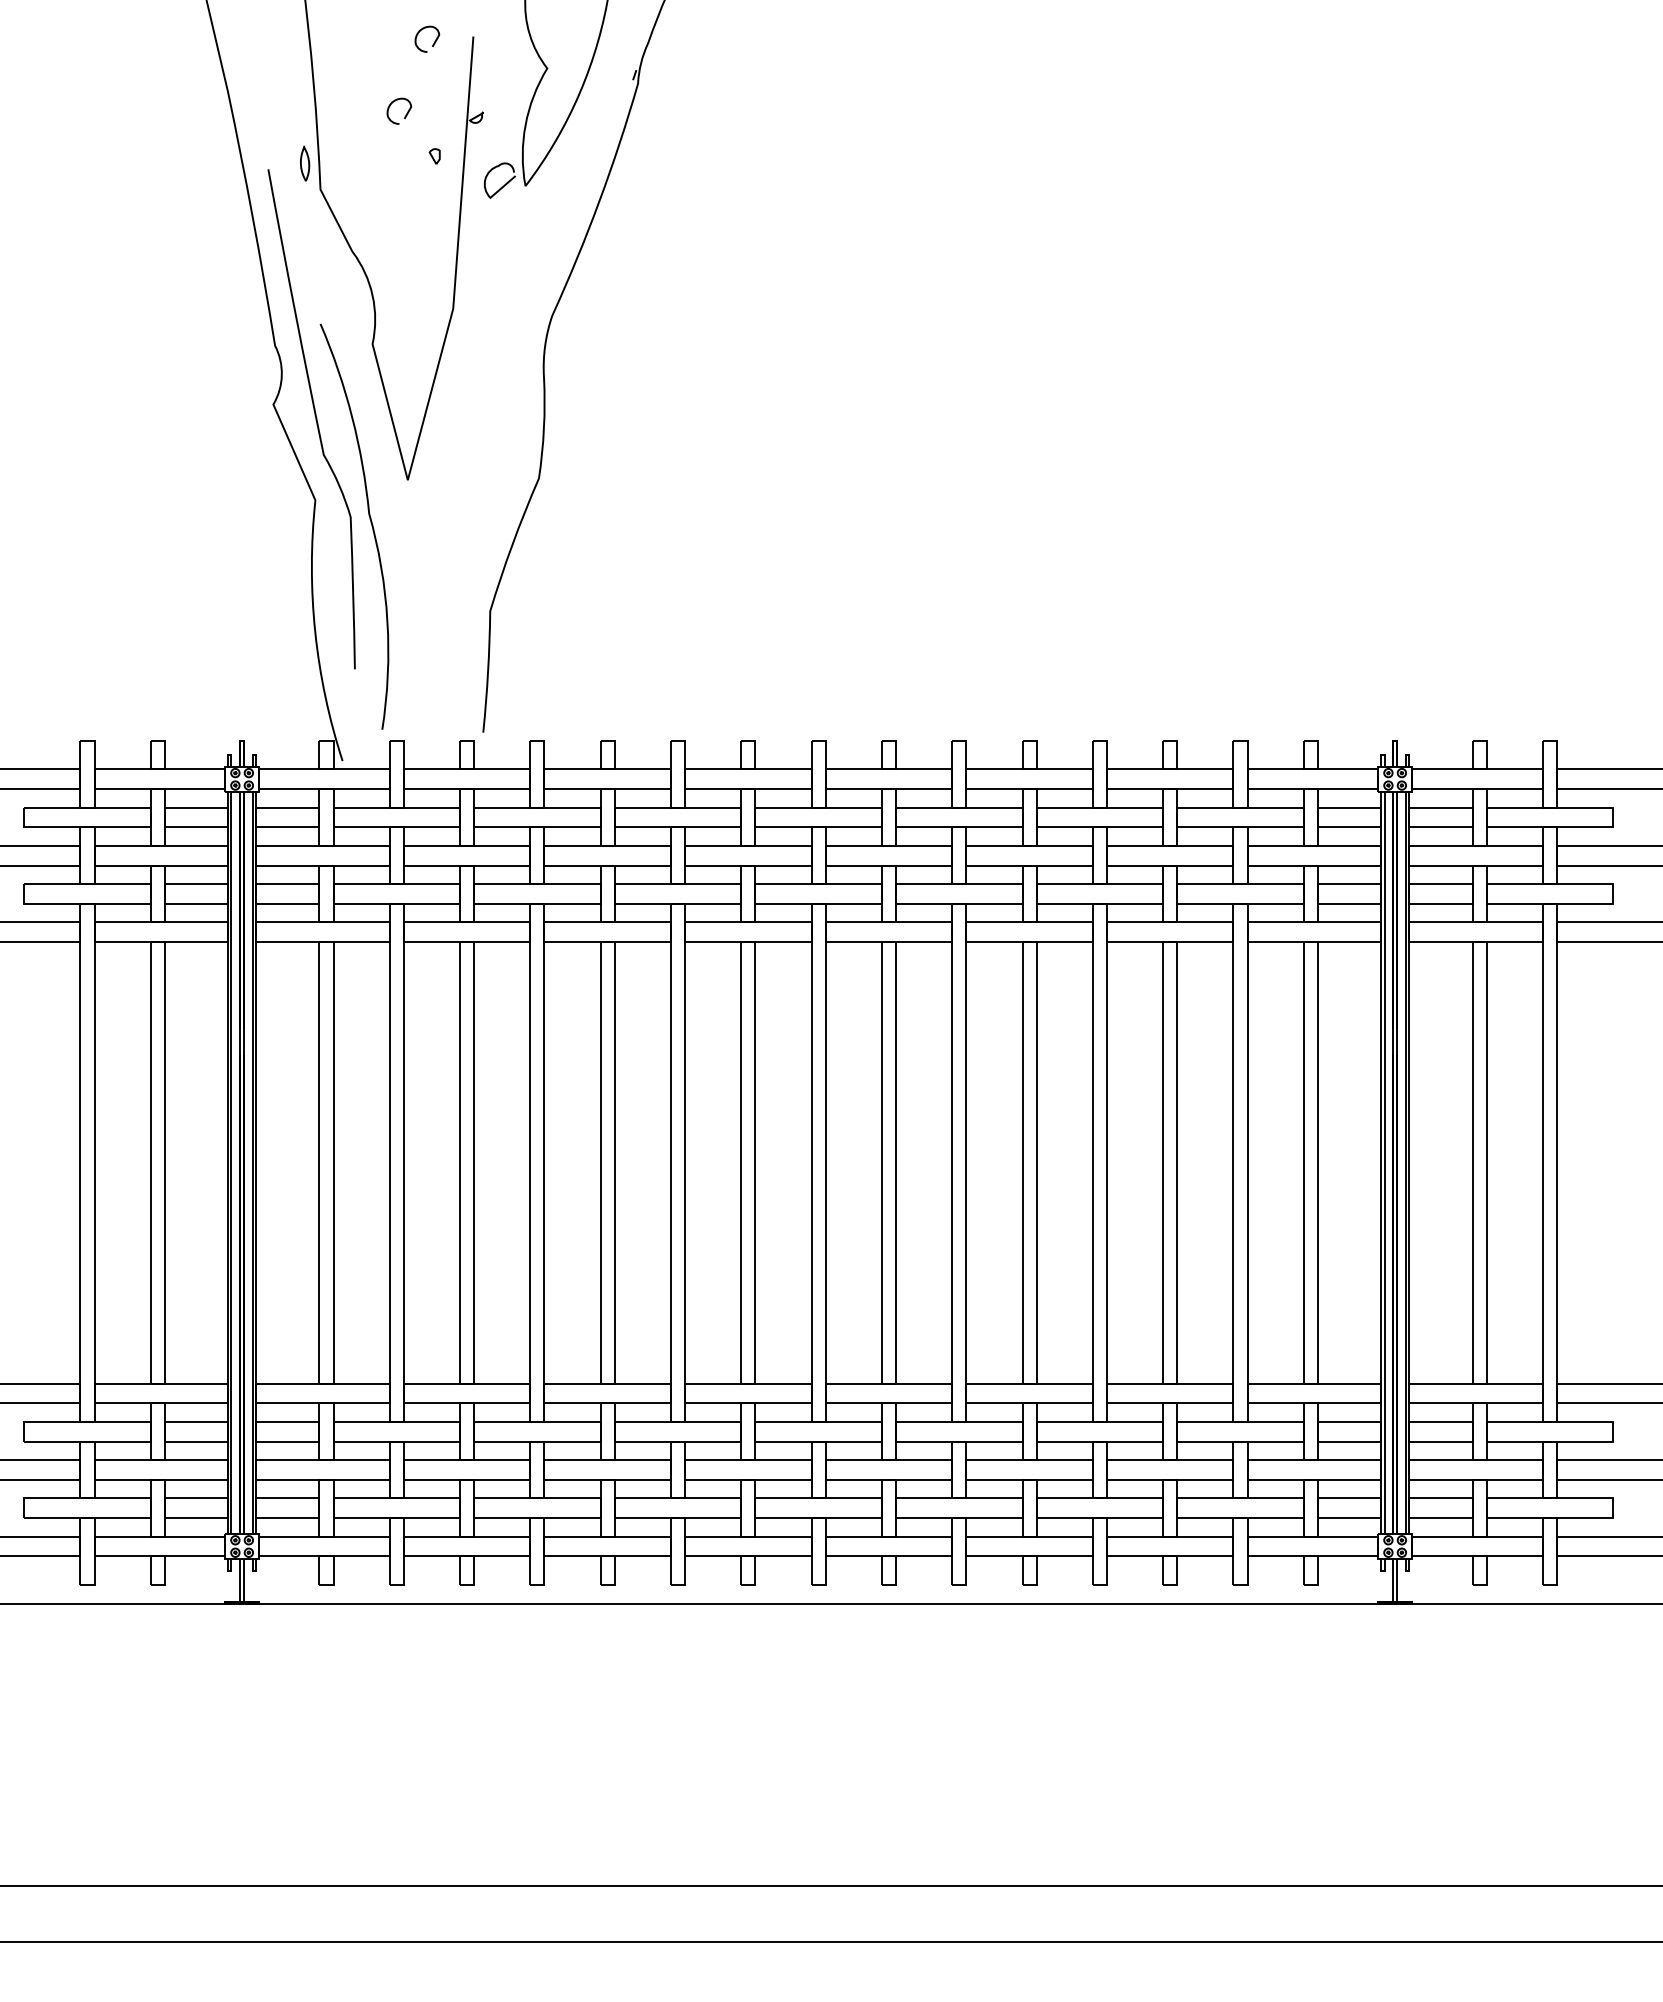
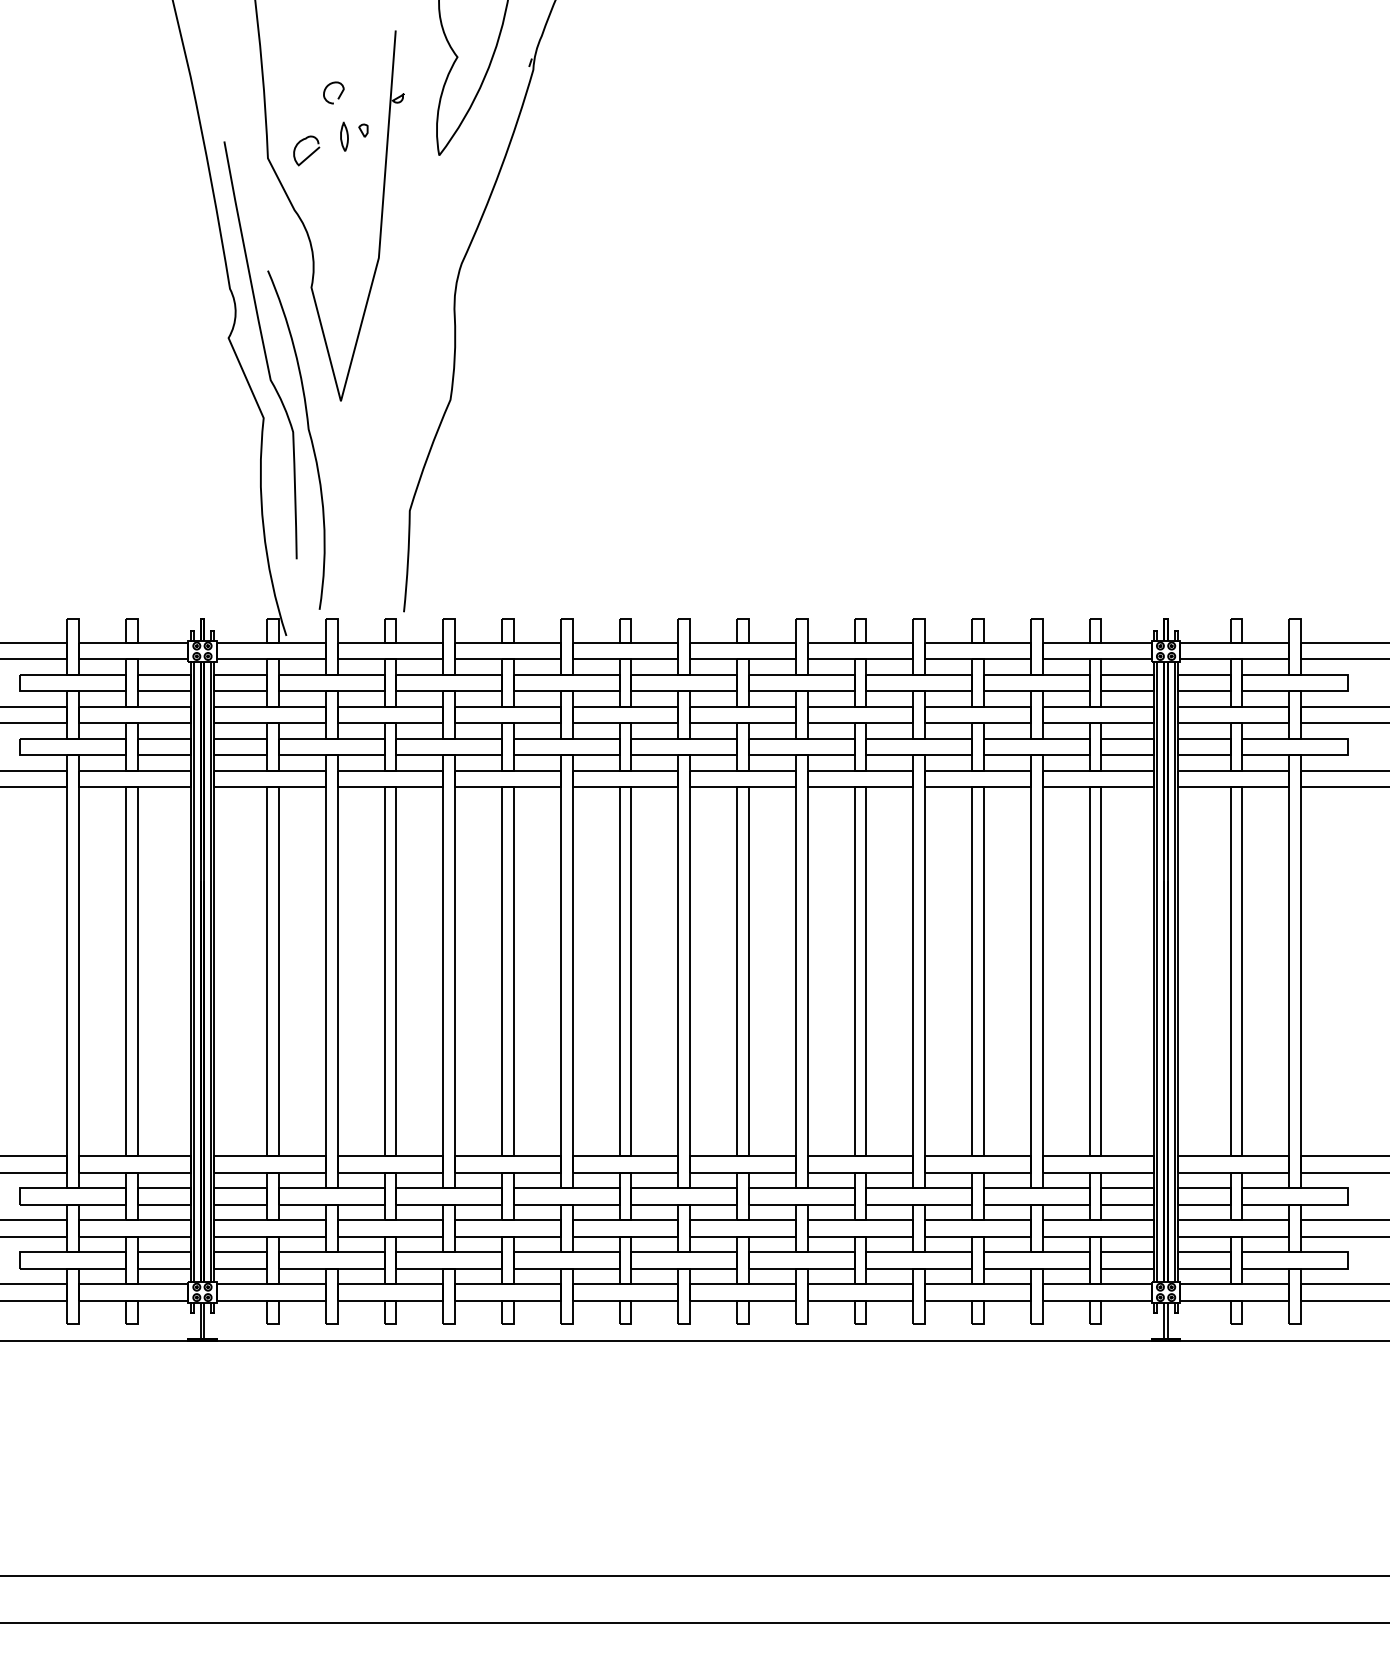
curve: (434, 41) -> (363, 34), removed
curve: (308, 163) -> (347, 136), moved
curve: (504, 184) -> (310, 154), moved

